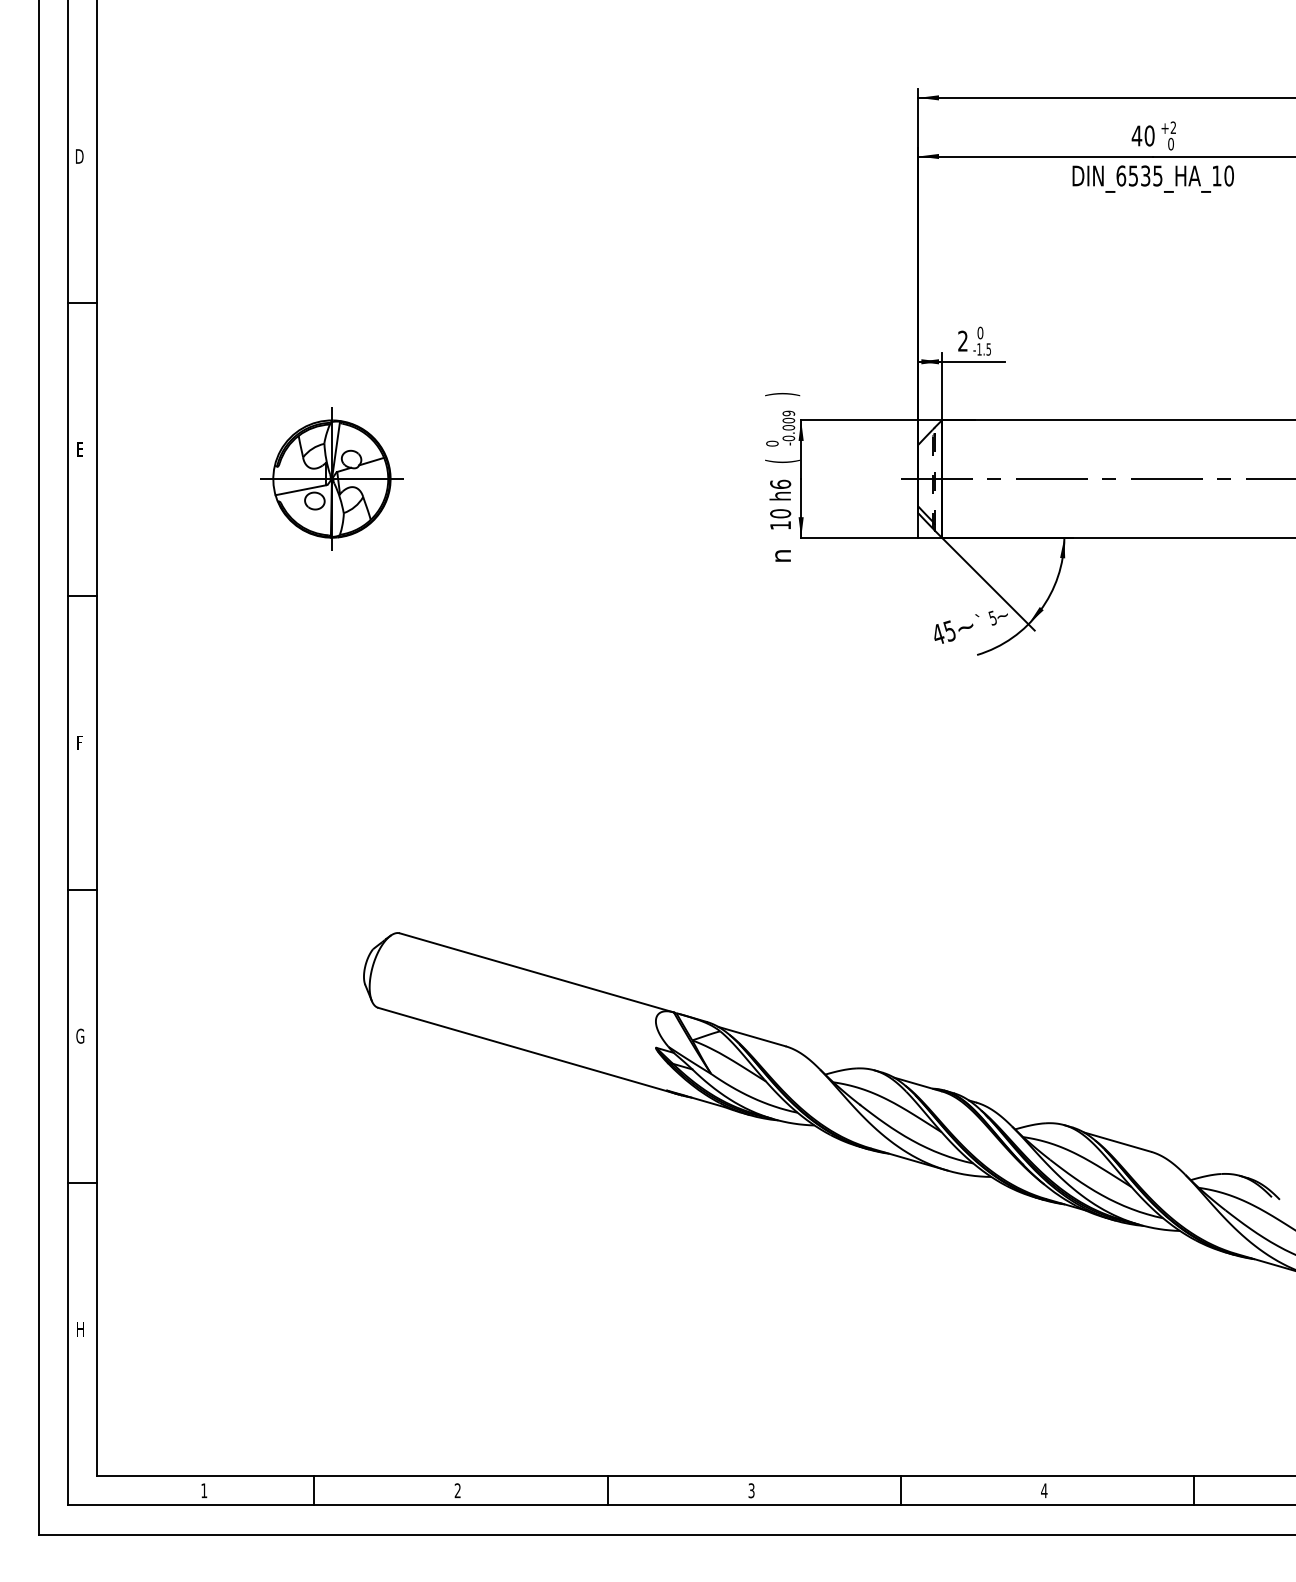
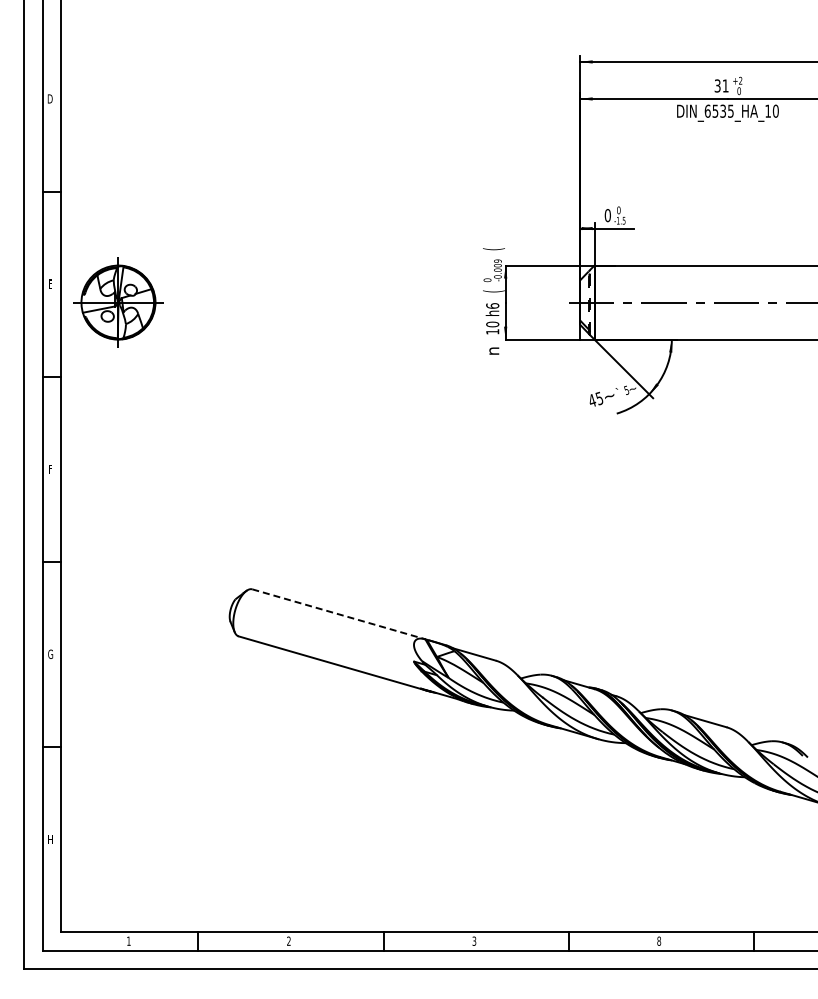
text: (1143, 135) -> (721, 85), 40 -> 31
text: (962, 341) -> (607, 215), 2 -> 0
text: (781, 394) -> (493, 249), ) -> (
part: (331, 478) -> (118, 302), moved
line: (537, 973) -> (339, 614), solid -> dashed
text: (1043, 1489) -> (658, 940), 4 -> 8

